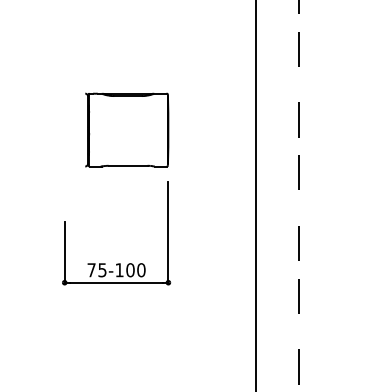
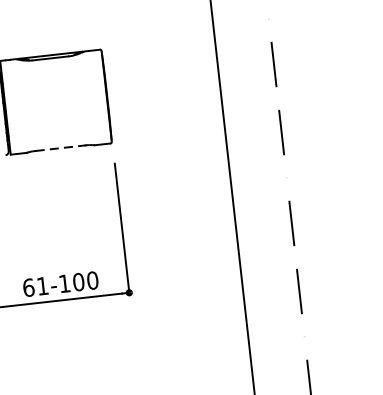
line: (128, 165) -> (61, 147), solid -> dashed
text: (96, 270) -> (35, 287), 75-100 -> 61-100

